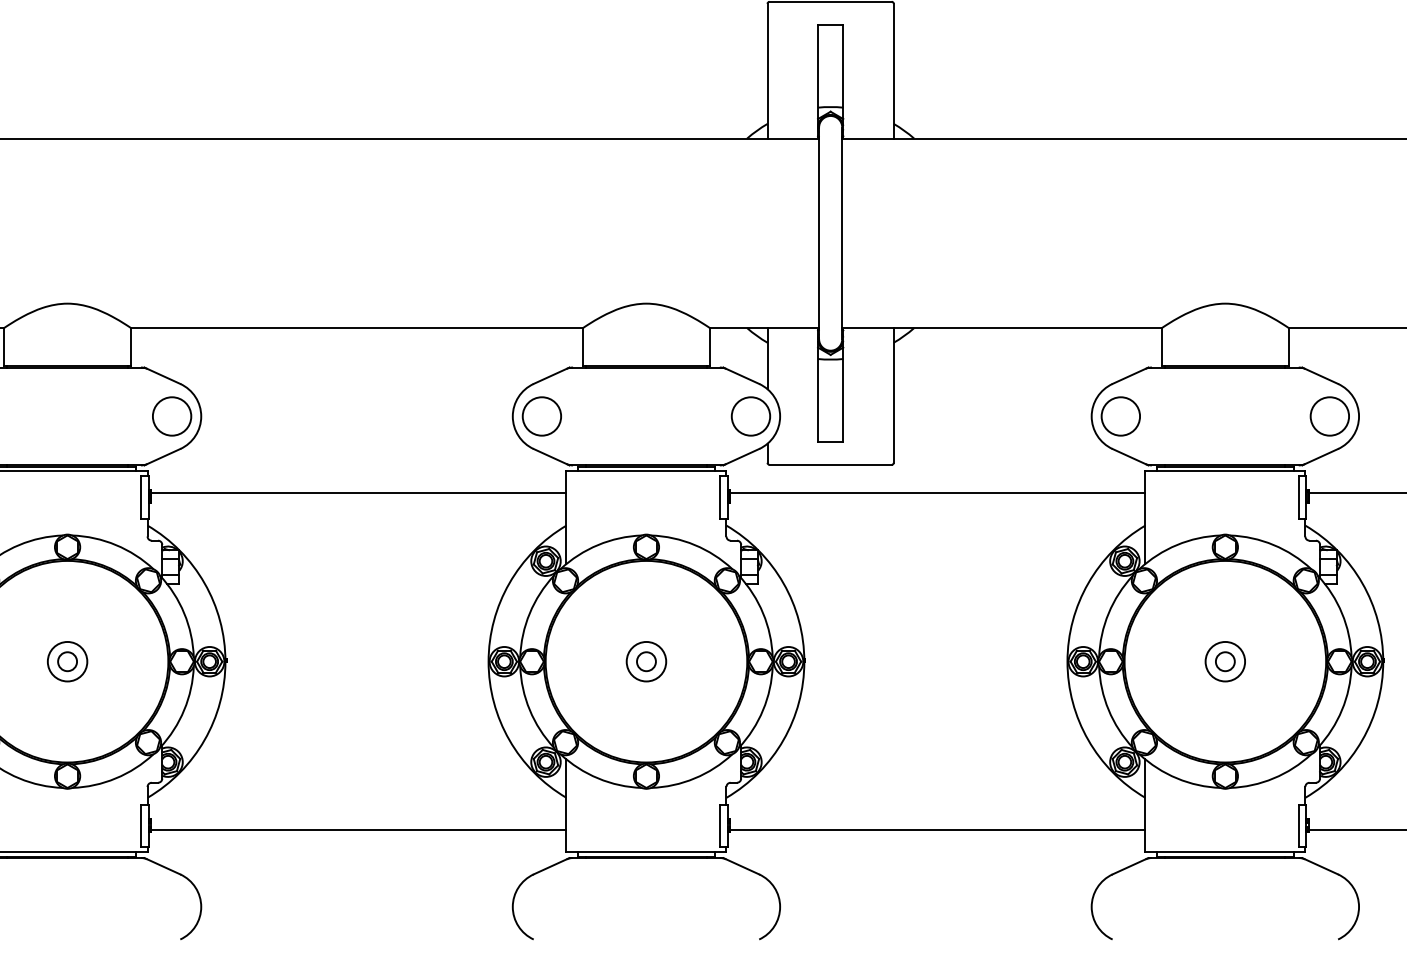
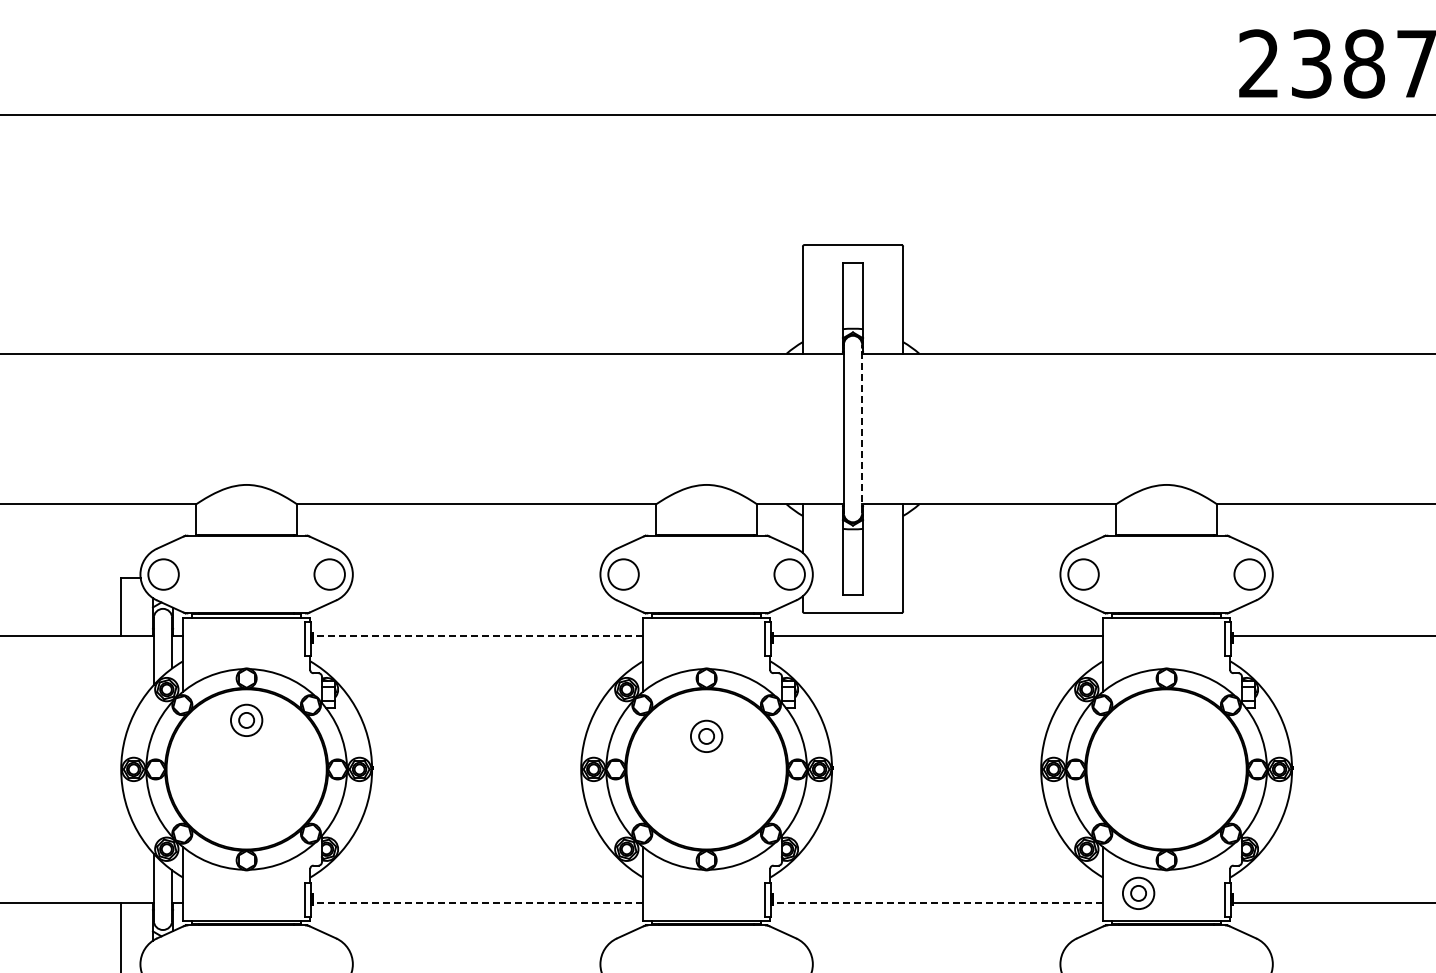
line: (842, 232) -> (862, 428), solid -> dashed
line: (358, 493) -> (477, 635), solid -> dashed
part: (67, 660) -> (246, 719), moved
part: (646, 660) -> (706, 735), moved
part: (1225, 660) -> (1138, 892), moved
line: (358, 830) -> (477, 903), solid -> dashed
line: (937, 830) -> (937, 903), solid -> dashed

